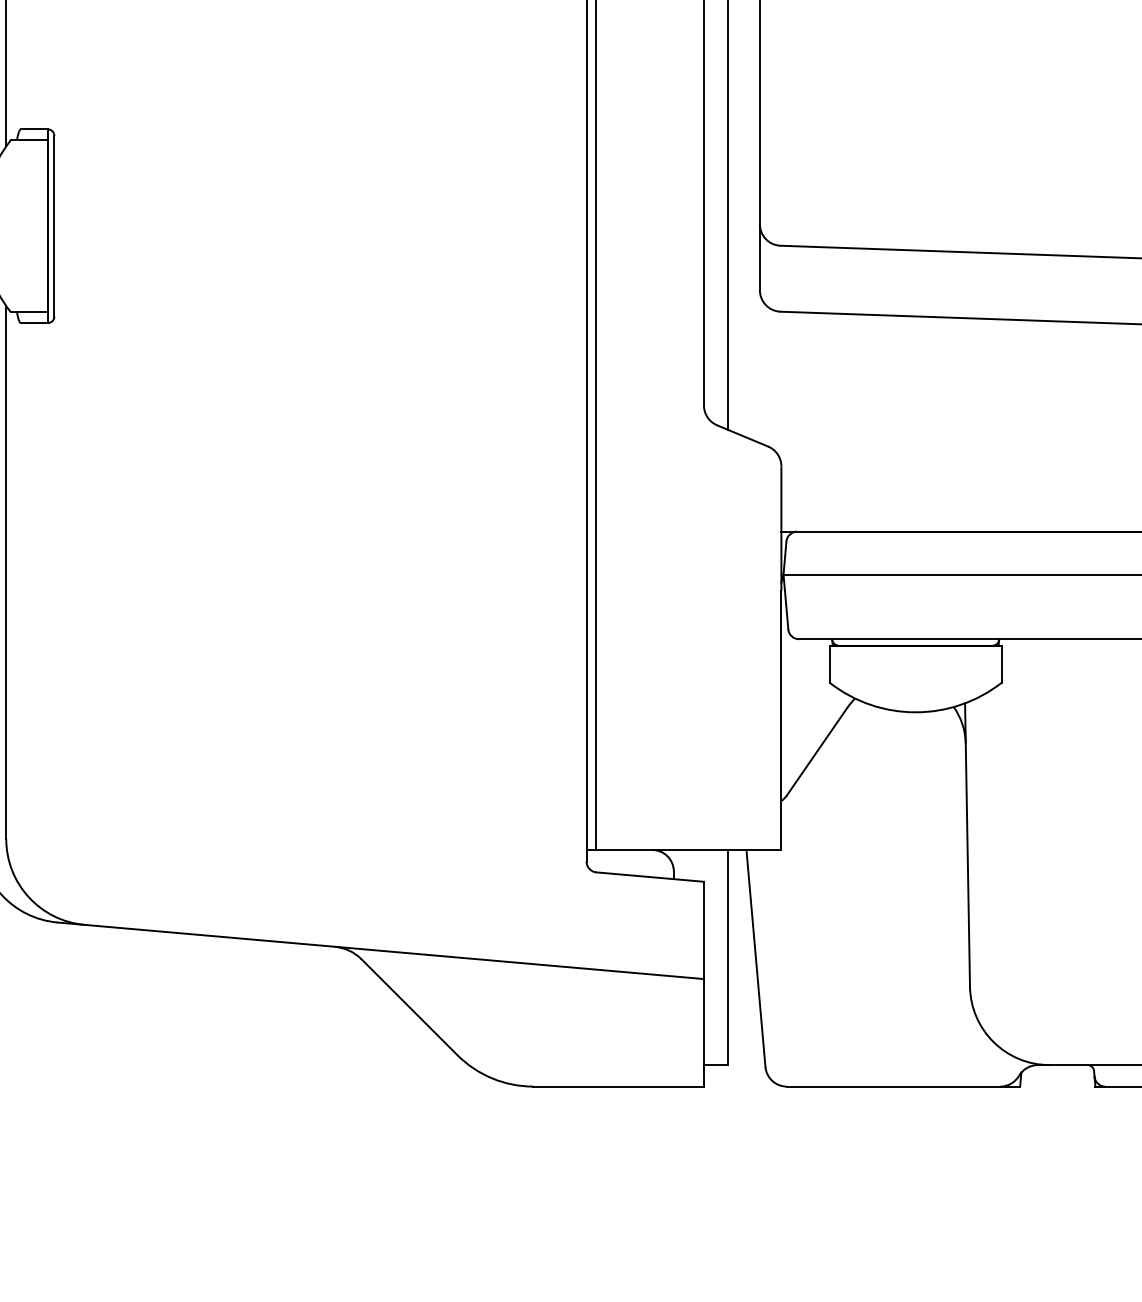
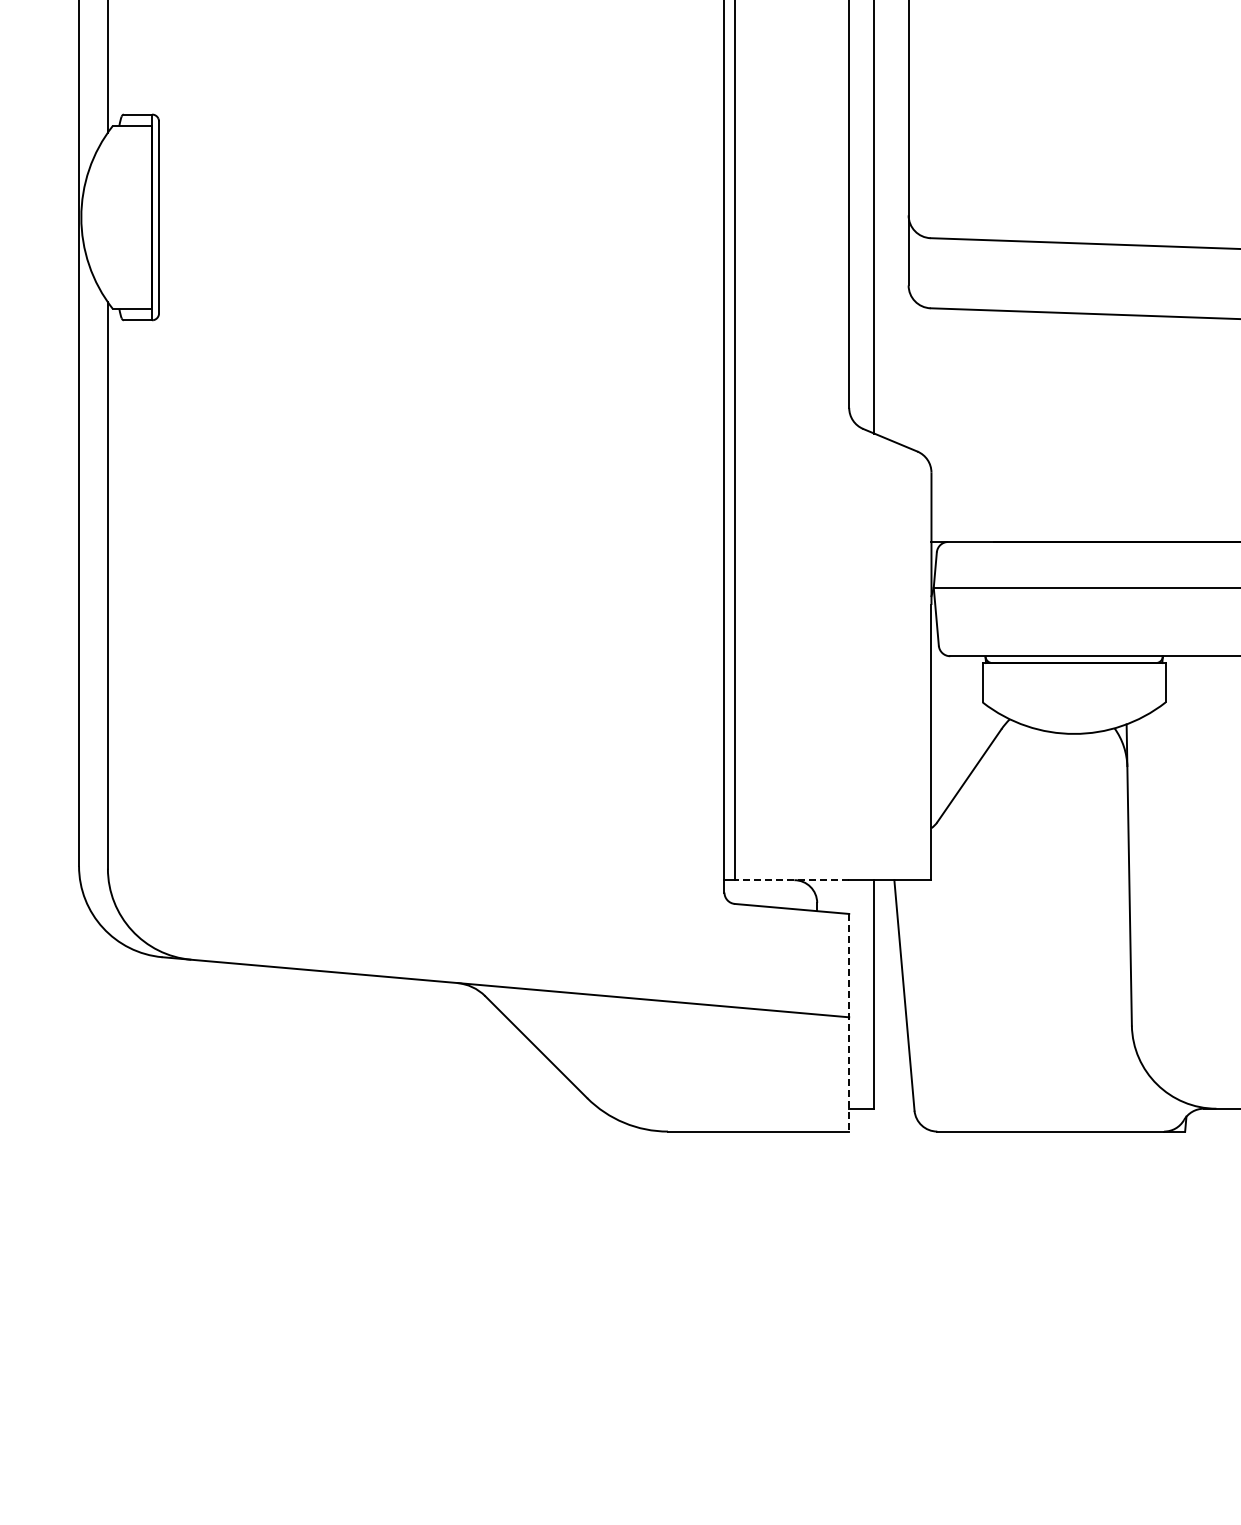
line: (649, 850) -> (791, 880), solid -> dashed
line: (704, 983) -> (849, 1022), solid -> dashed

